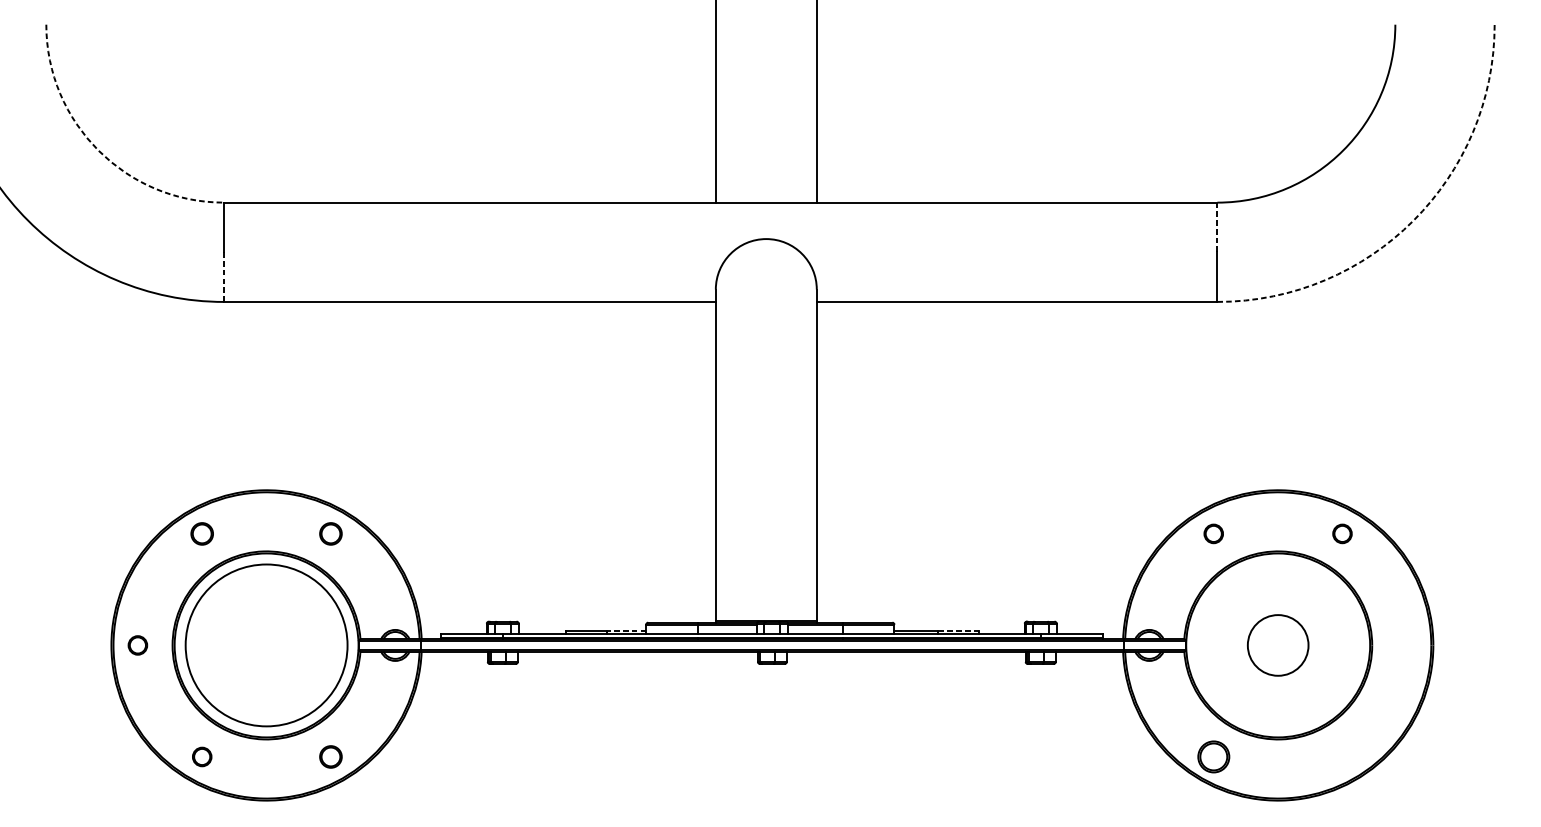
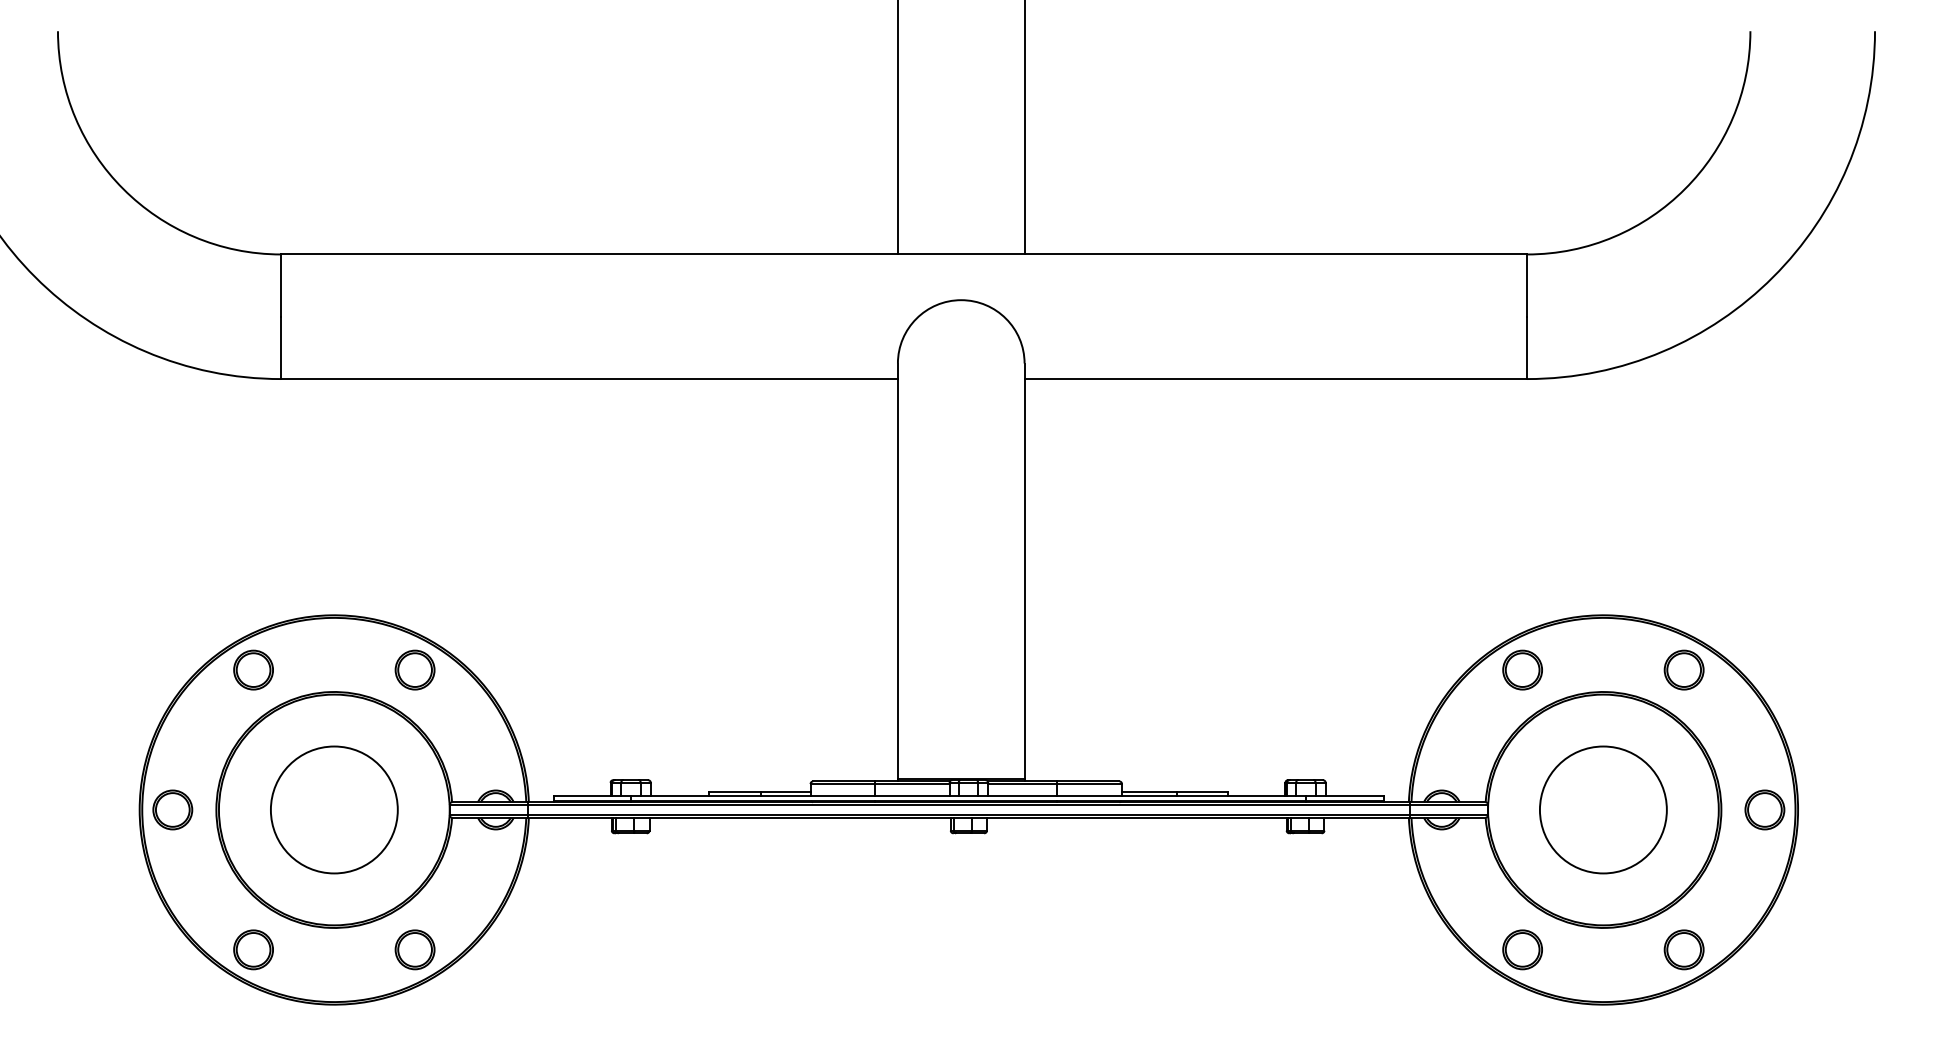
arc: (98, 150) -> (123, 189), dashed -> solid
arc: (1413, 221) -> (1773, 277), dashed -> solid
line: (1217, 228) -> (1527, 286), dashed -> solid
line: (224, 277) -> (281, 348), dashed -> solid
part: (202, 533) -> (253, 669), size x1.43
part: (330, 533) -> (414, 669), size x1.43
part: (1213, 533) -> (1522, 669), size x1.67
part: (1342, 533) -> (1683, 669), size x1.67
line: (626, 630) -> (785, 791), dashed -> solid
line: (958, 630) -> (1202, 791), dashed -> solid
part: (137, 645) -> (172, 809), size x1.67
circle: (265, 645) -> (333, 809), size x0.62
circle: (1277, 645) -> (1602, 809), size x1.67
part: (1406, 645) -> (1764, 809), added
part: (202, 756) -> (253, 949), size x1.67
part: (330, 756) -> (414, 949), size x1.43
part: (1342, 756) -> (1683, 949), added

